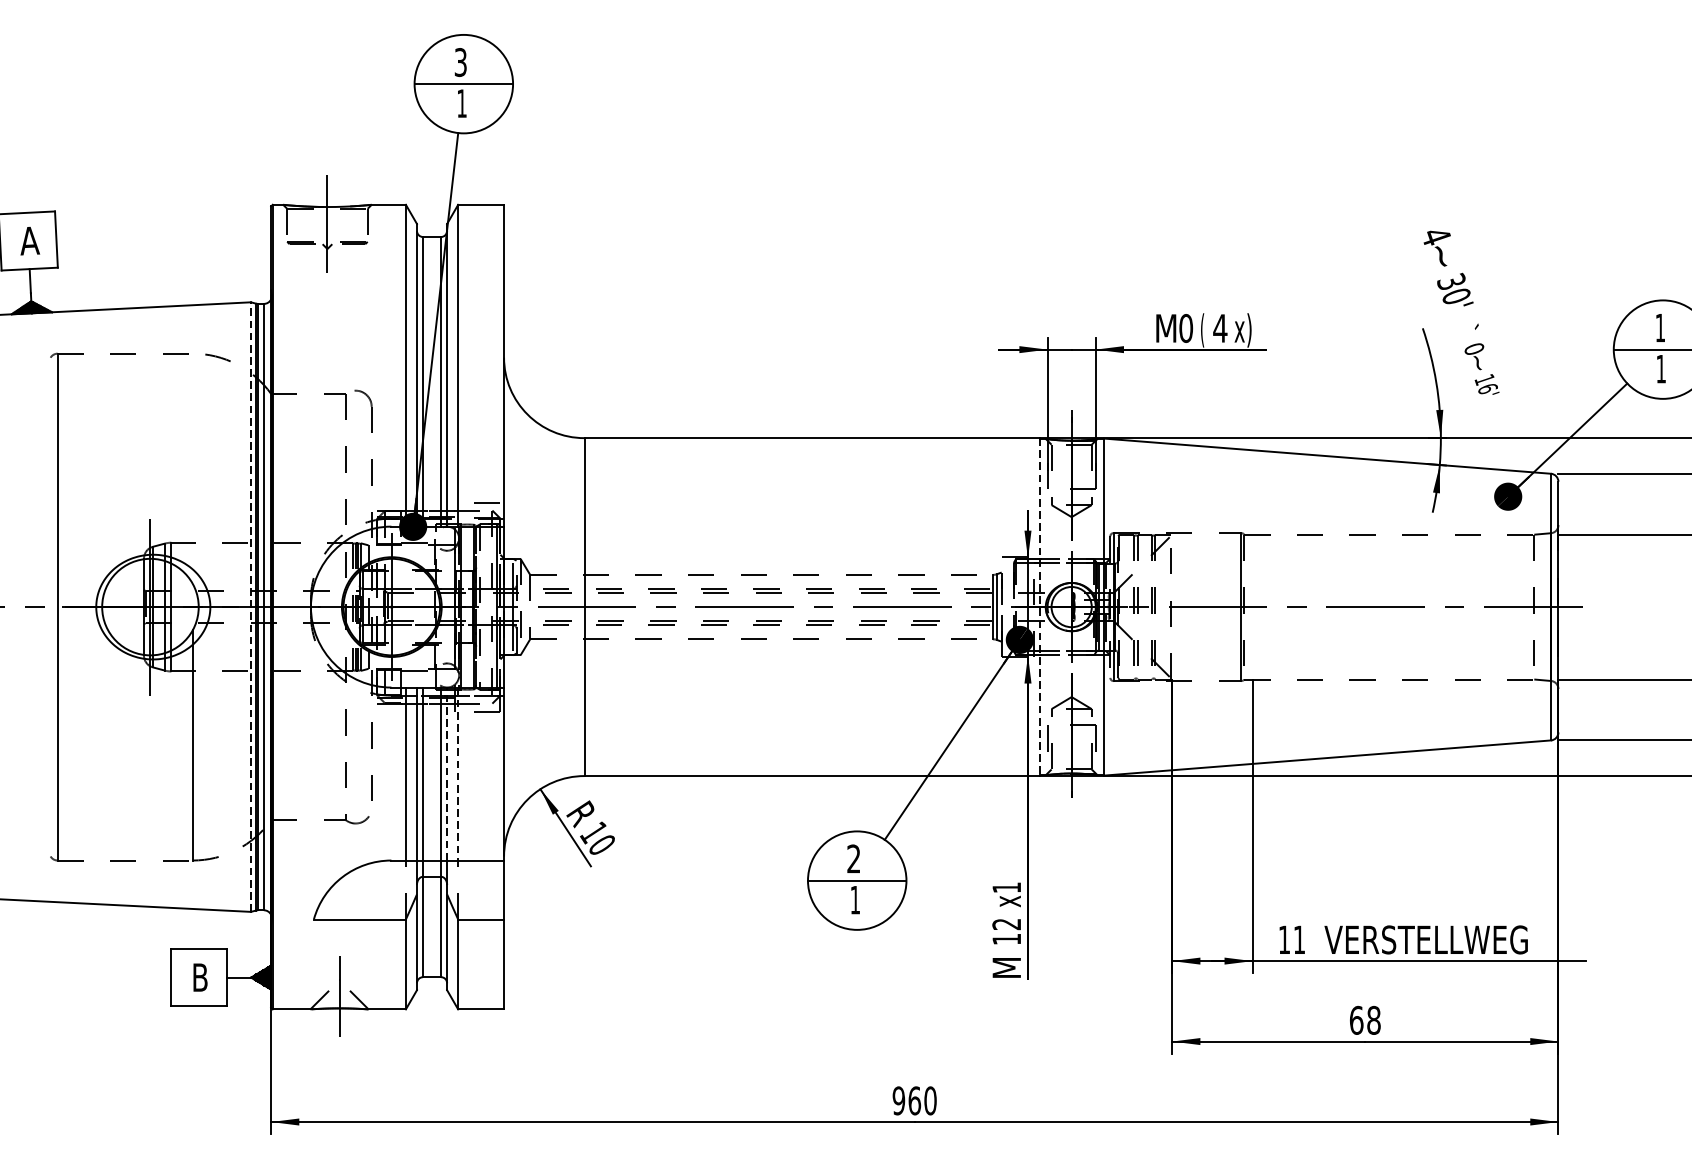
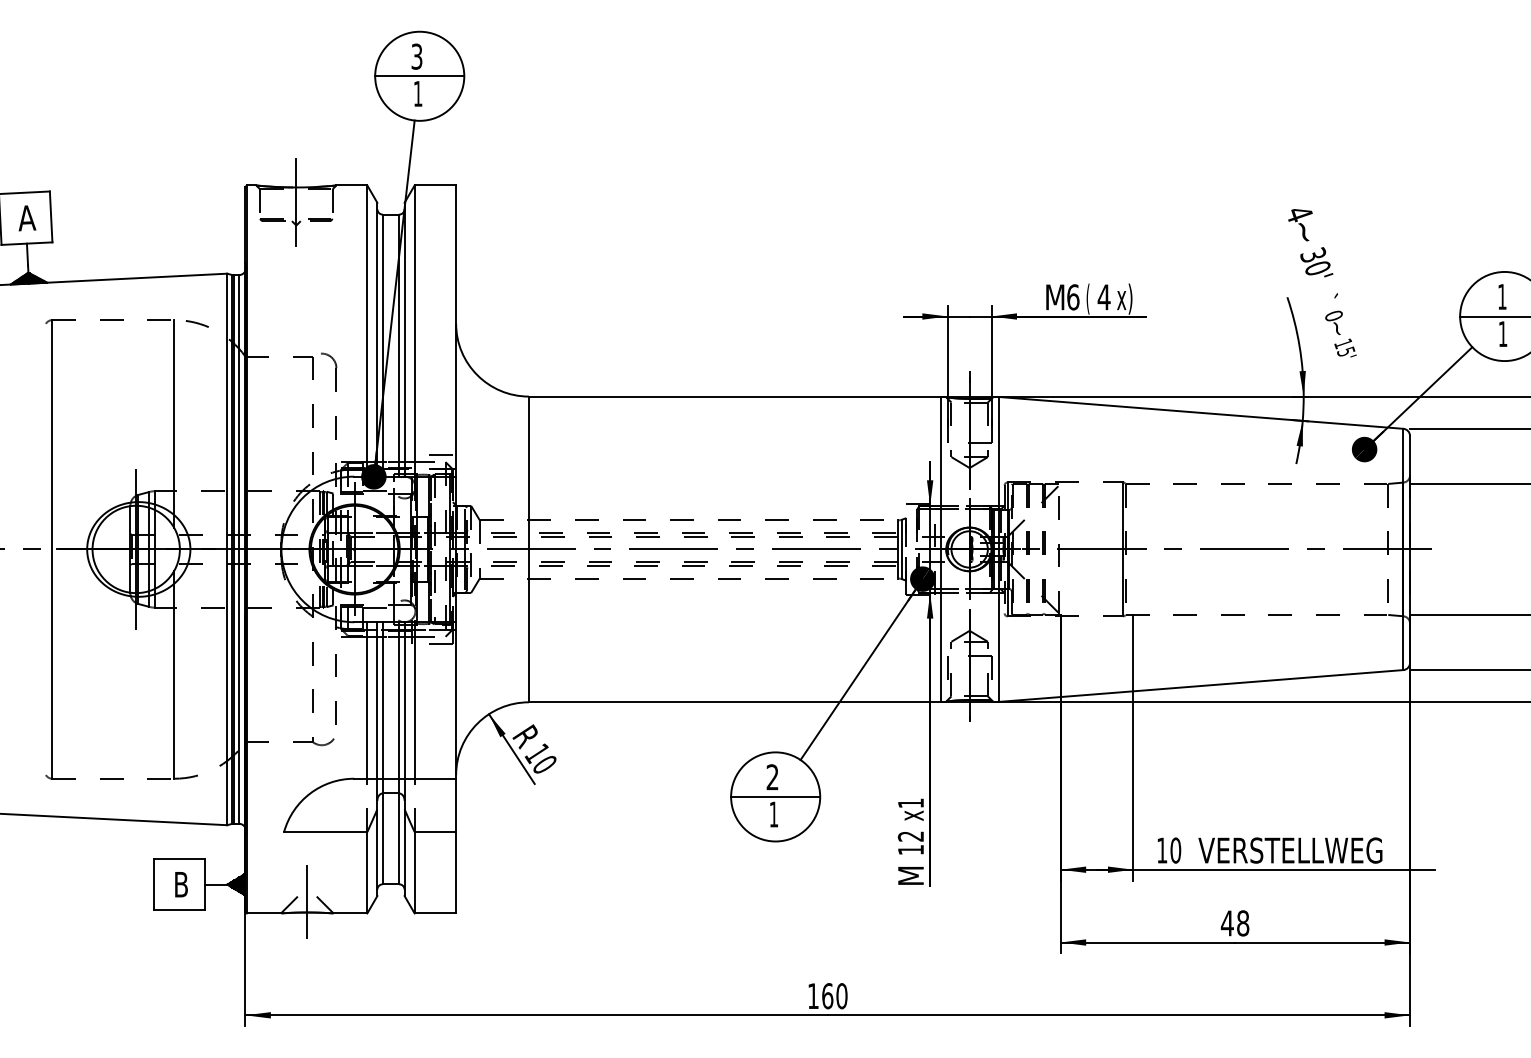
text: (1186, 328) -> (1073, 297), 0 -> 6
text: (1488, 388) -> (1346, 351), 16' -> 15'
line: (192, 468) -> (174, 424), added
line: (251, 607) -> (227, 549), dashed -> solid
line: (1039, 607) -> (940, 549), dashed -> solid
line: (446, 772) -> (404, 699), dashed -> solid
line: (458, 774) -> (414, 700), dashed -> solid
text: (1299, 939) -> (1175, 850), 11 -> 10
text: (1355, 1020) -> (1226, 923), 68 -> 48
text: (897, 1101) -> (812, 996), 960 -> 160

